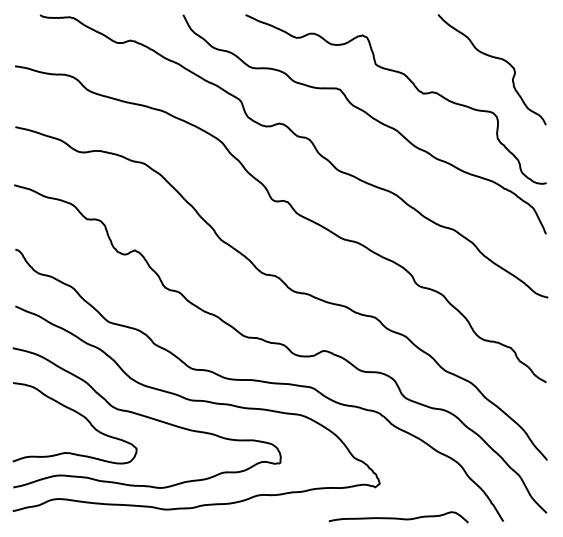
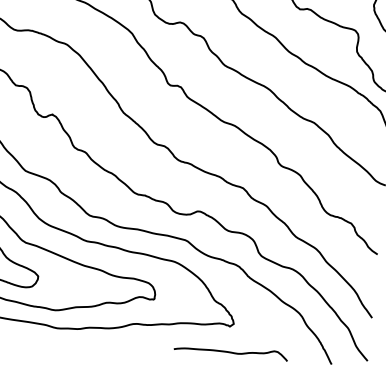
curve: (398, 517) -> (230, 351), moved

